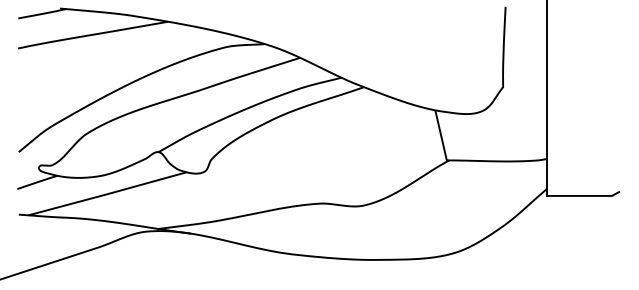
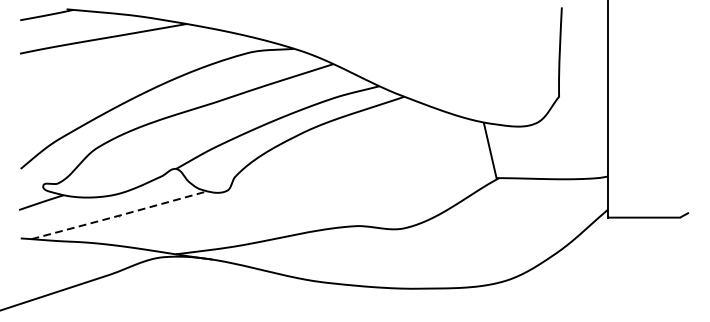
line: (107, 194) -> (119, 216), solid -> dashed

